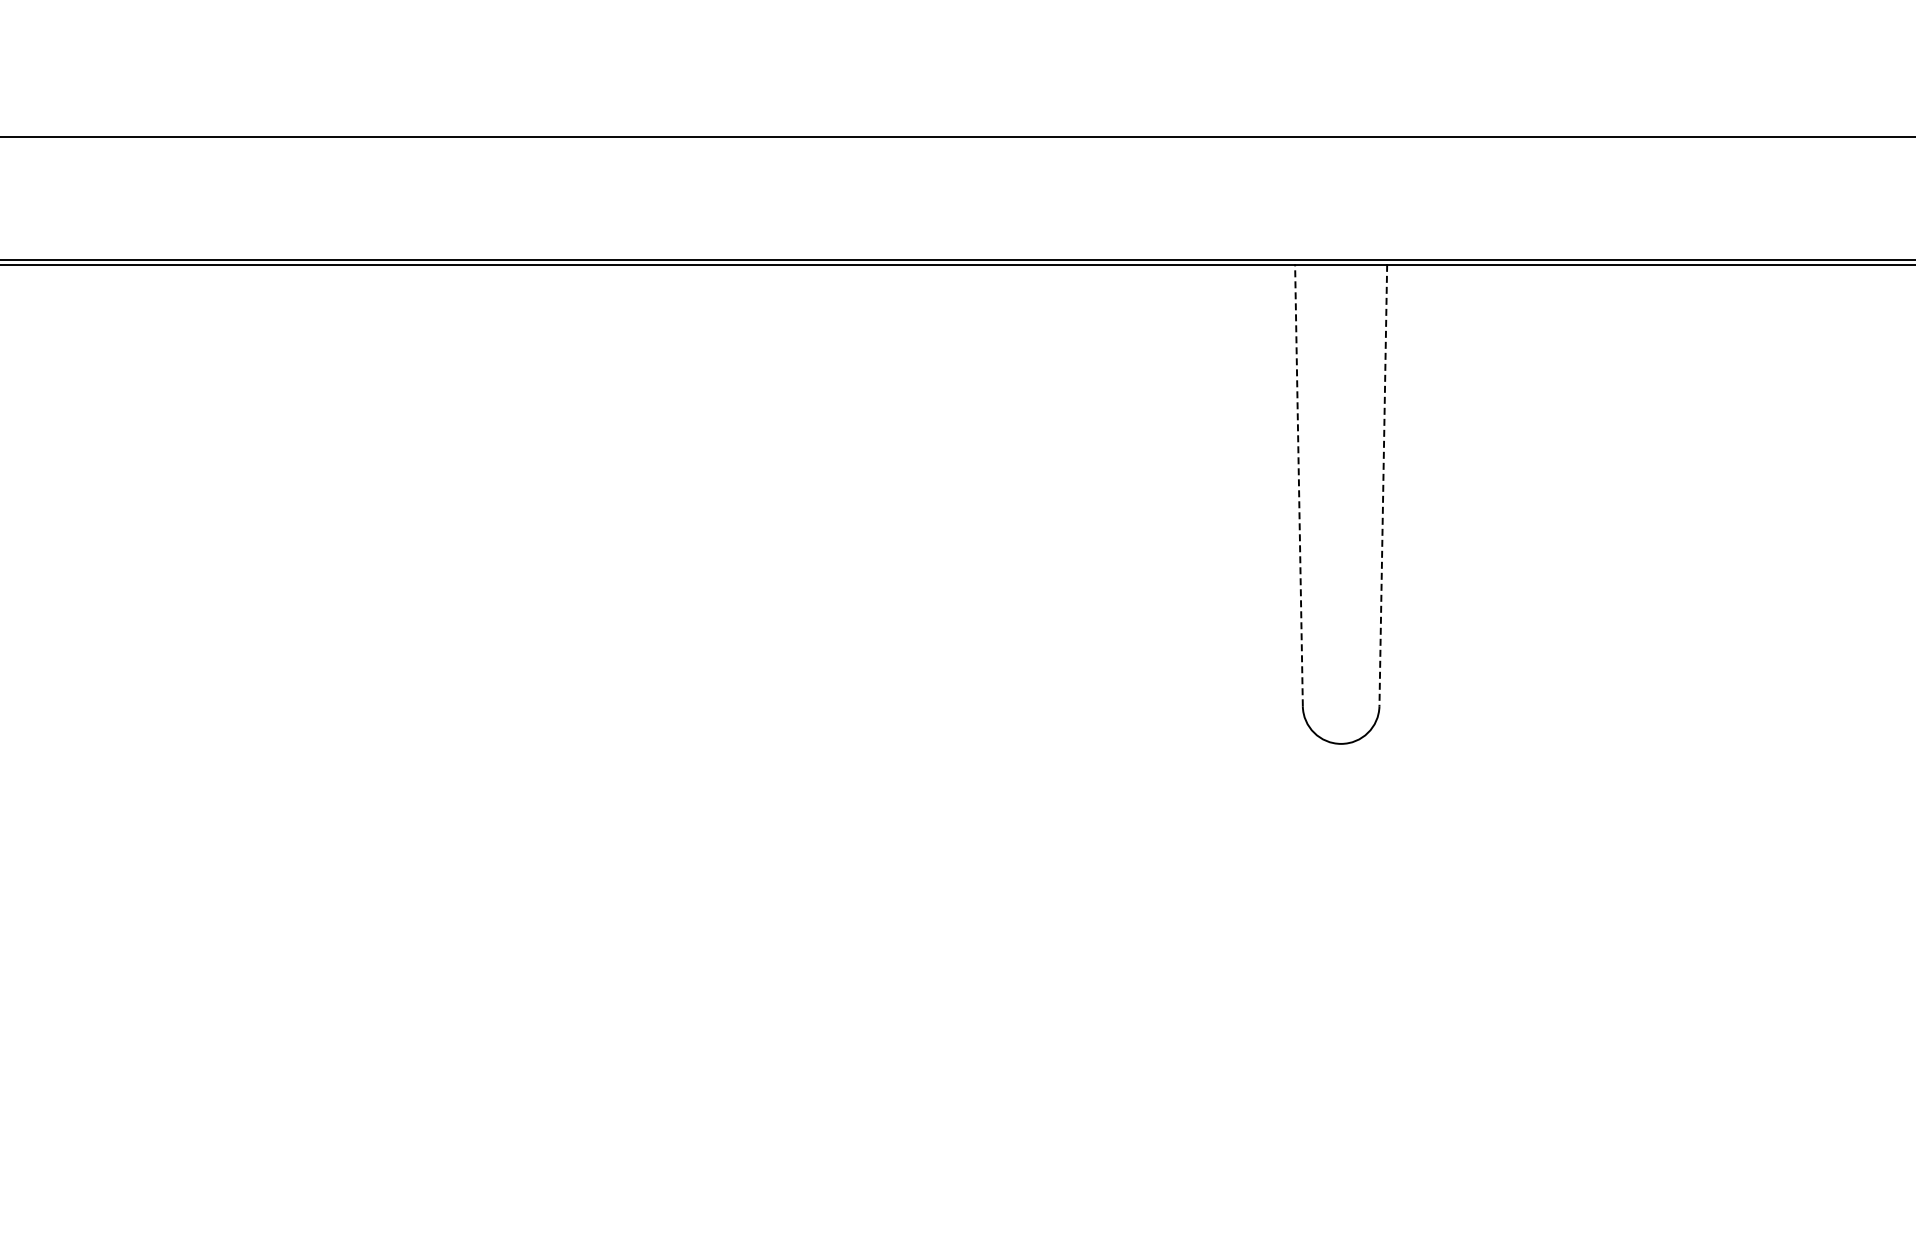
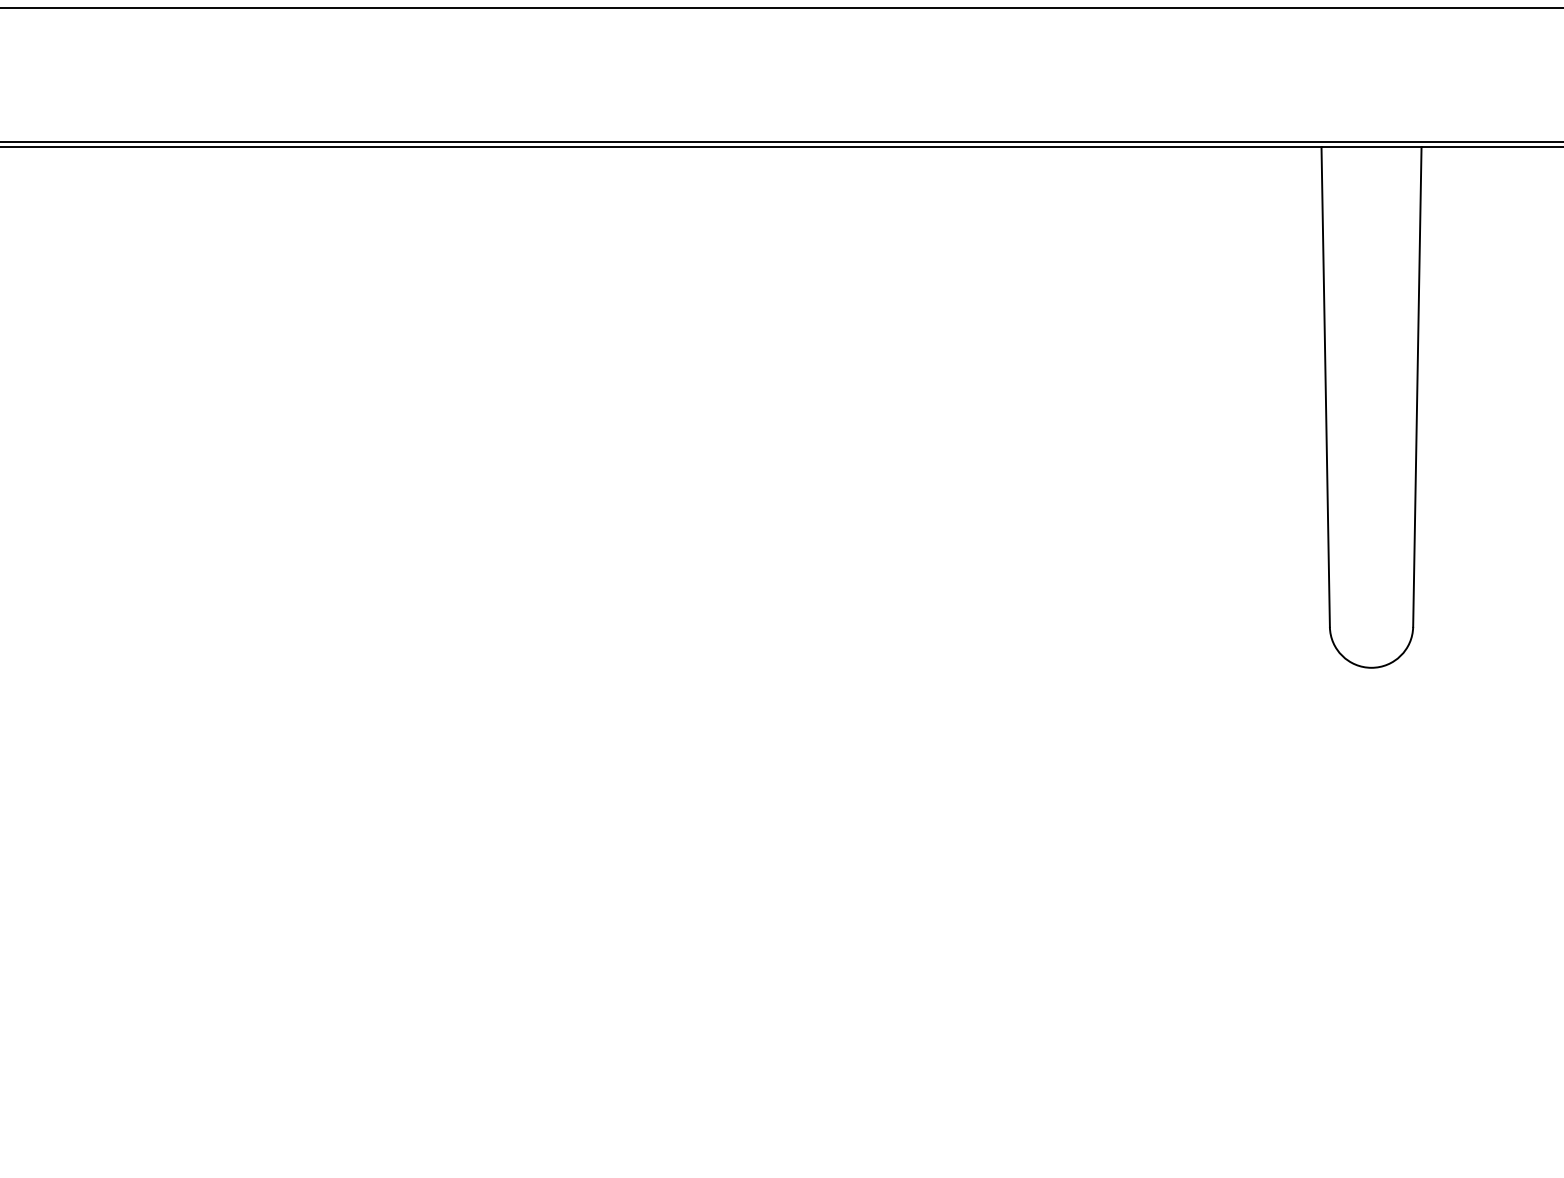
line: (1298, 485) -> (1325, 386), dashed -> solid
line: (1383, 485) -> (1417, 386), dashed -> solid

